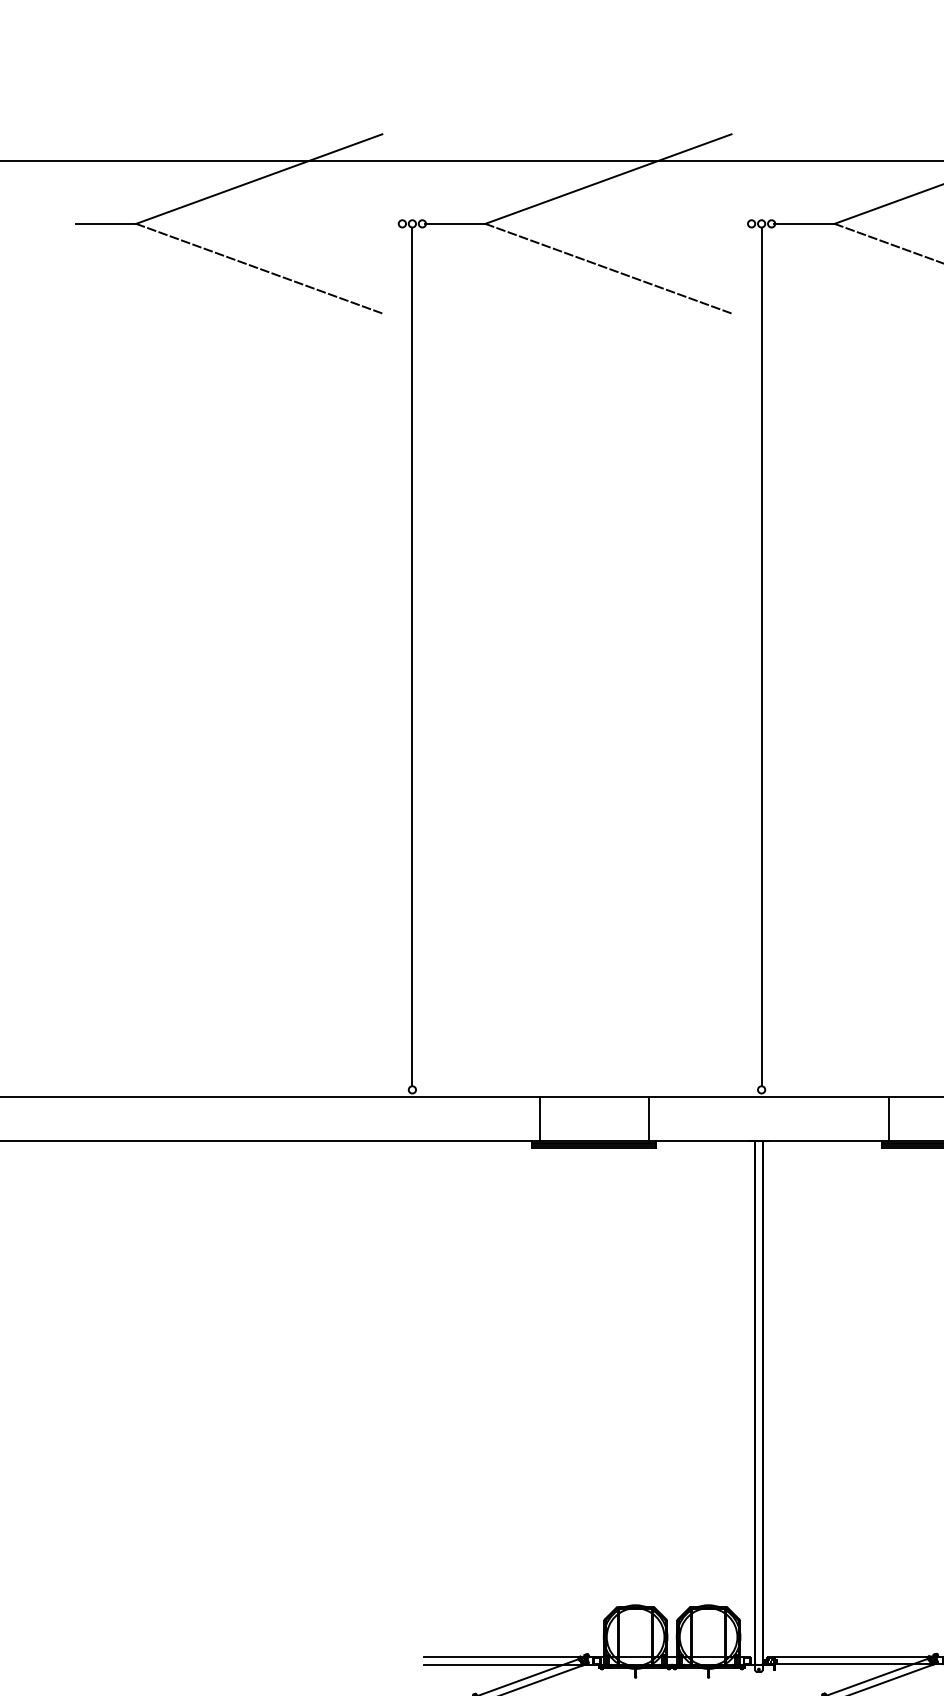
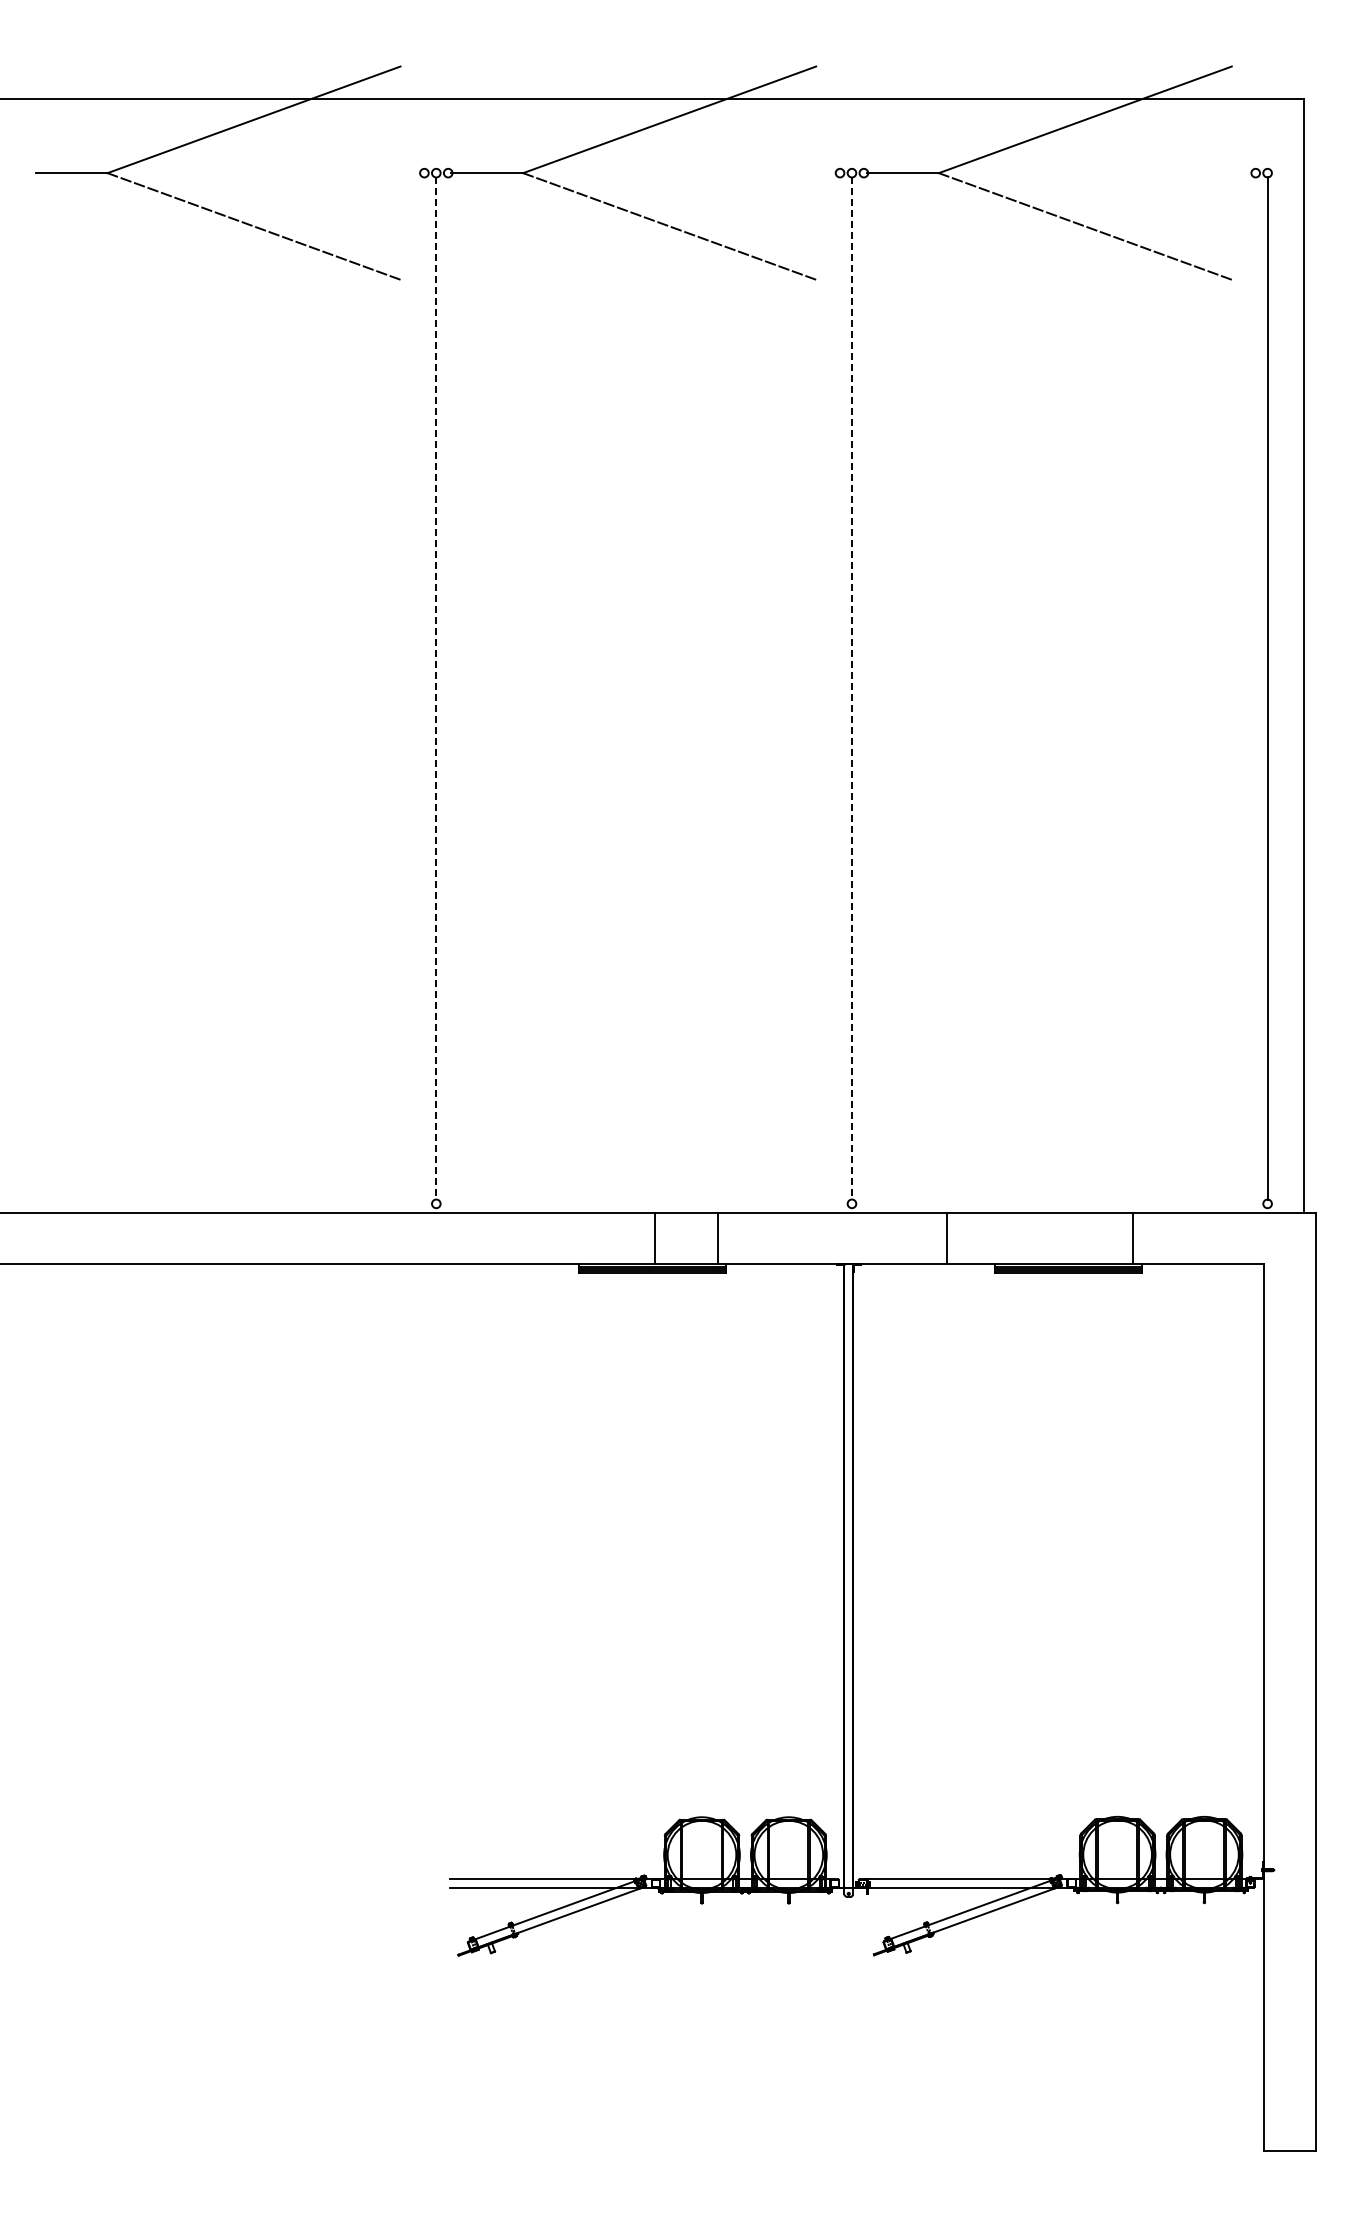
line: (412, 657) -> (436, 689), solid -> dashed
line: (761, 657) -> (851, 689), solid -> dashed
line: (539, 1118) -> (654, 1238), moved
line: (888, 1118) -> (947, 1238), moved

